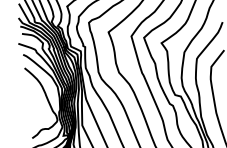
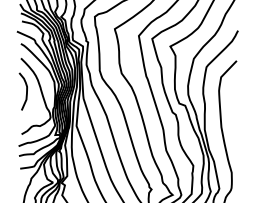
curve: (32, 98) -> (26, 91), added

